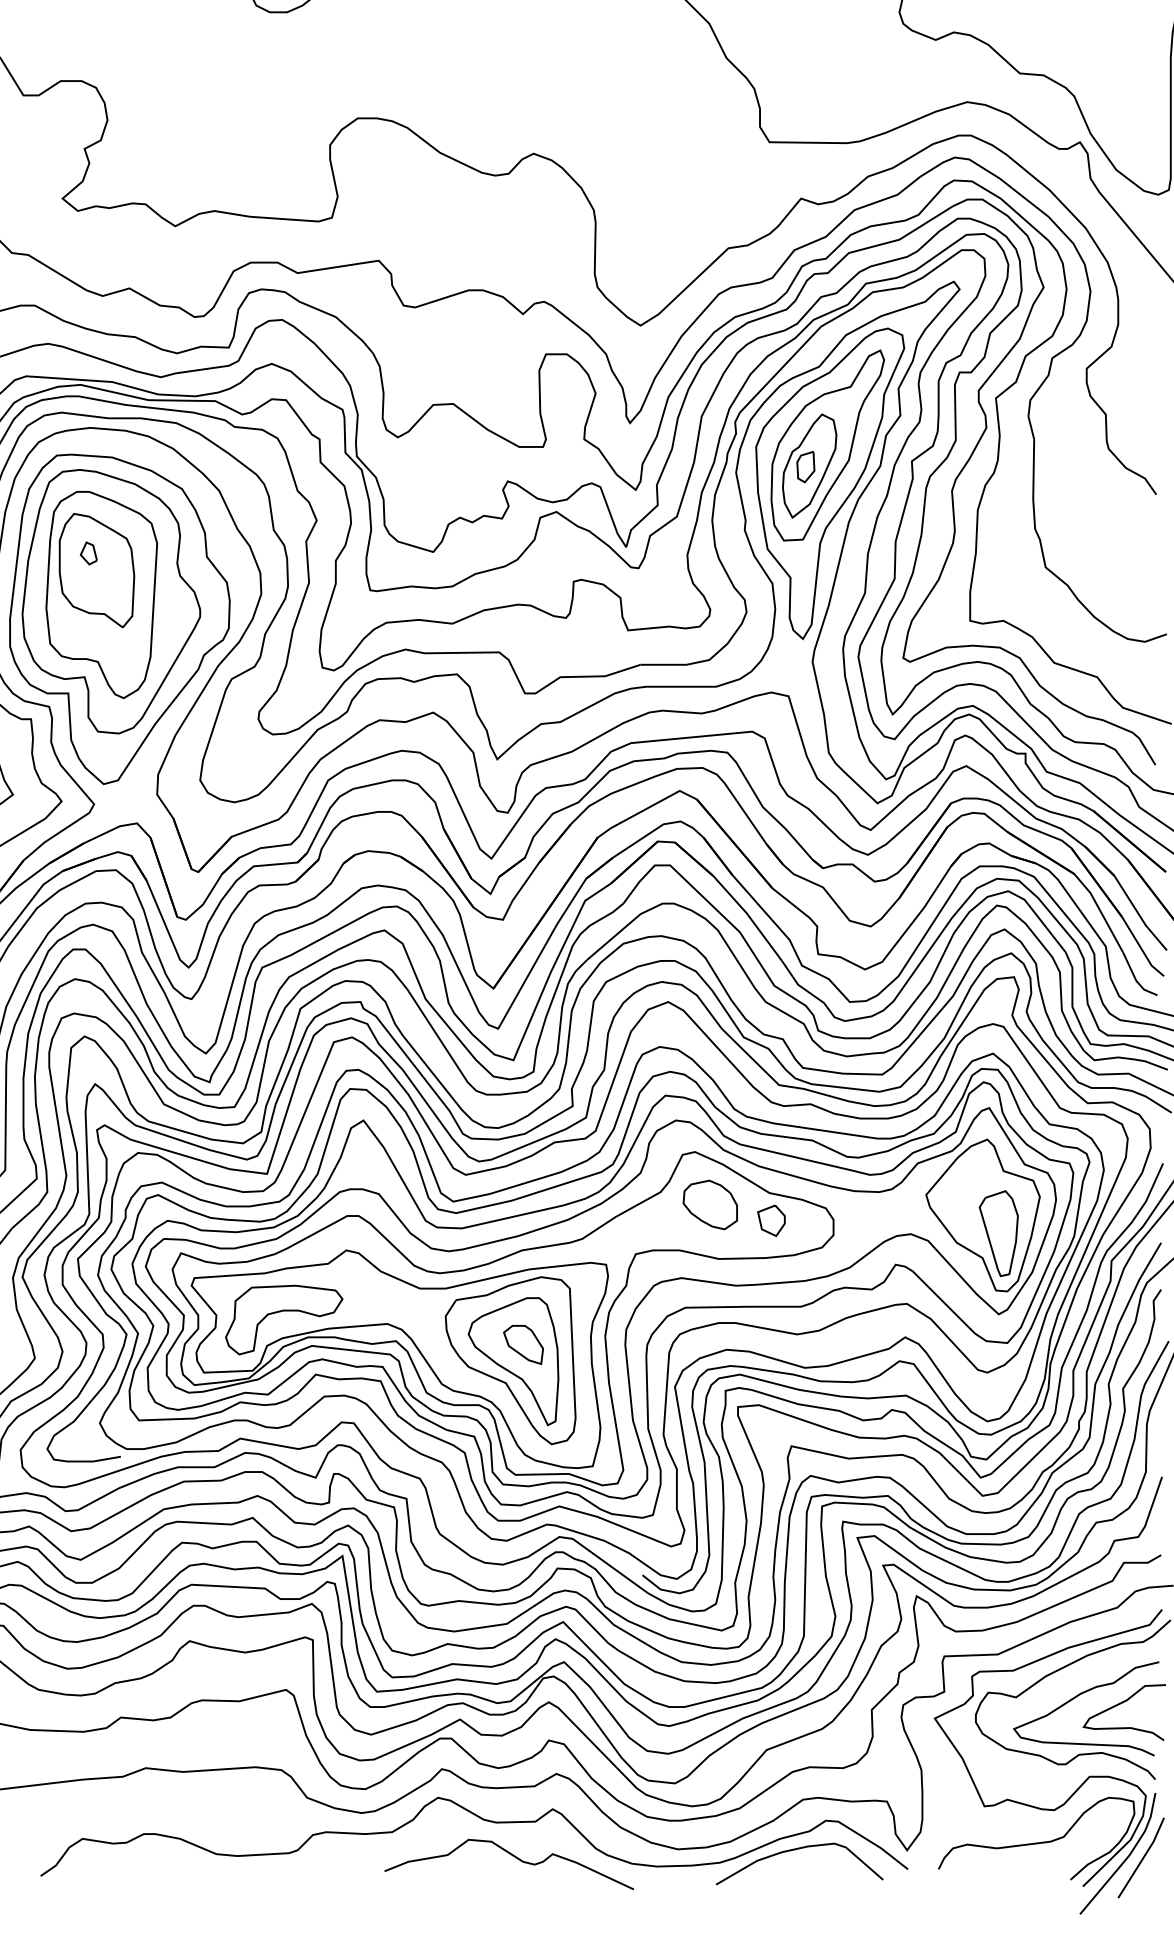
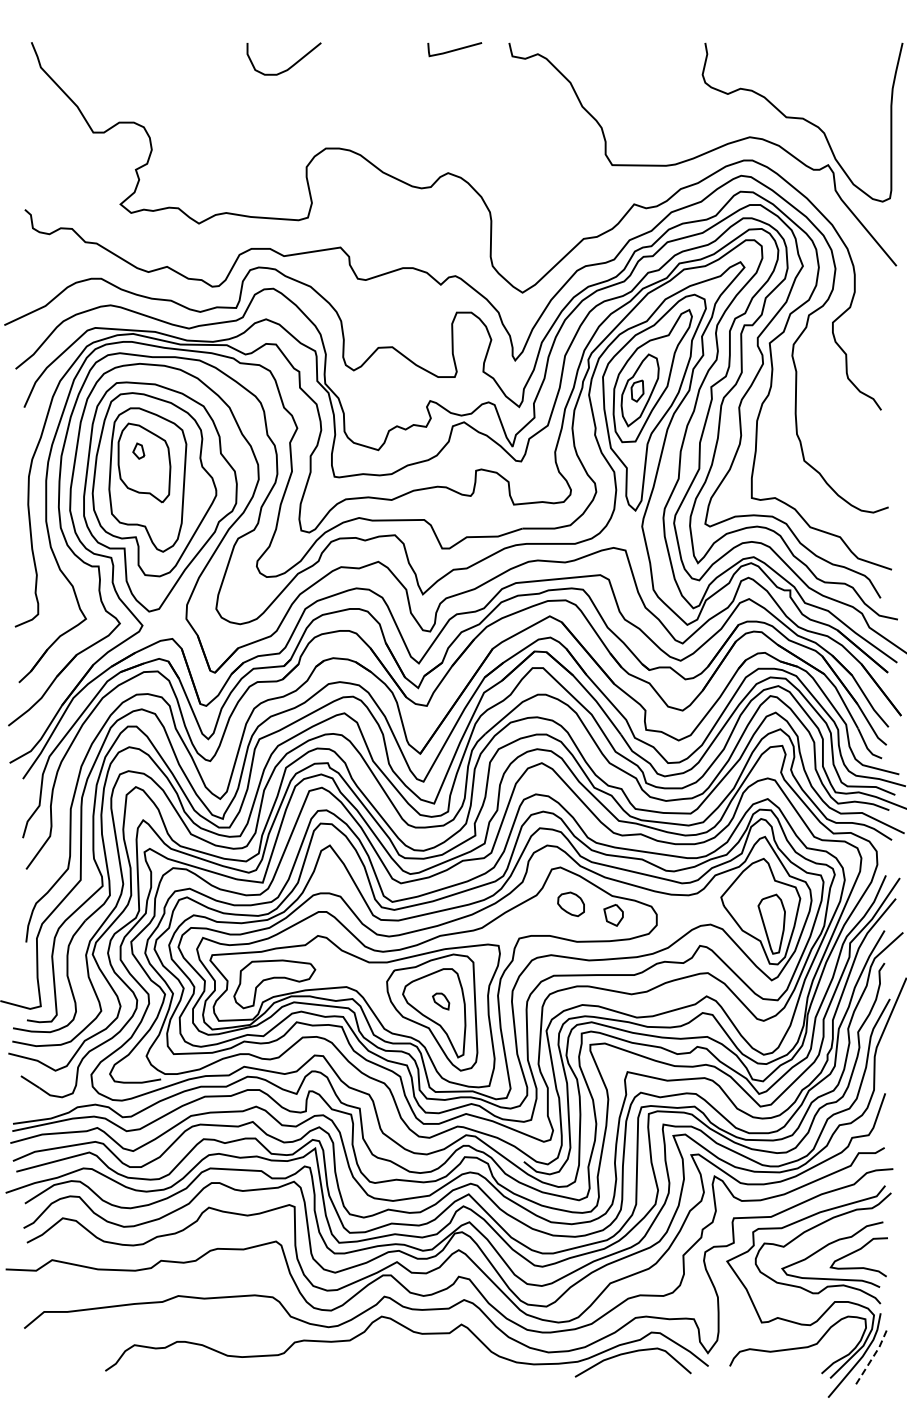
part: (709, 1205) -> (570, 904), size x0.7
part: (522, 1344) -> (440, 1001), size x0.6
curve: (513, 1858) -> (434, 1358), removed
line: (1143, 1858) -> (872, 1358), solid -> dashed

